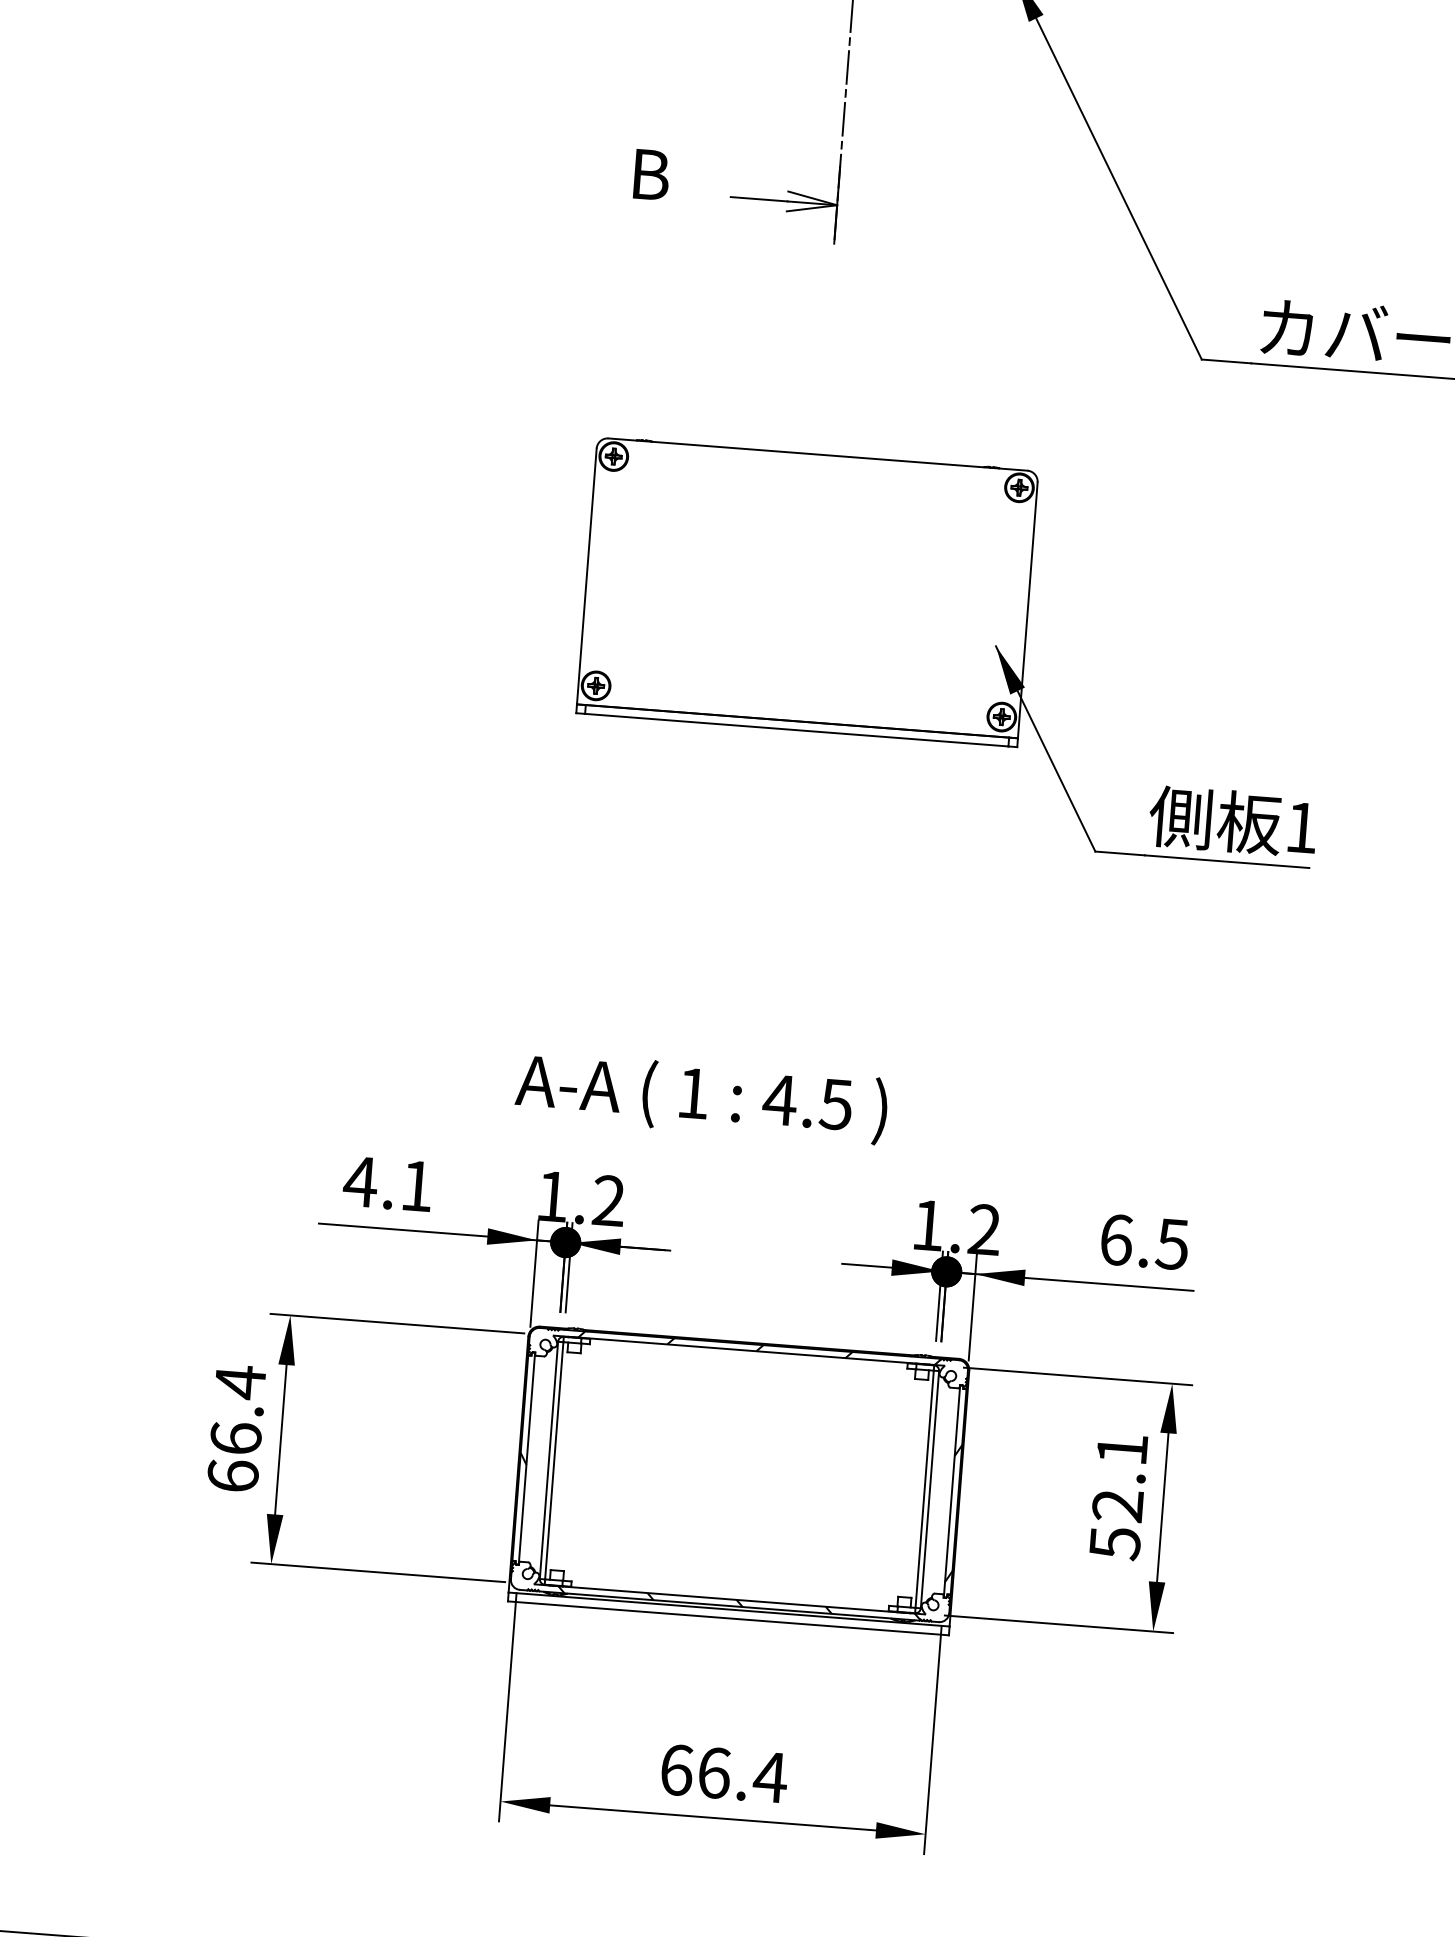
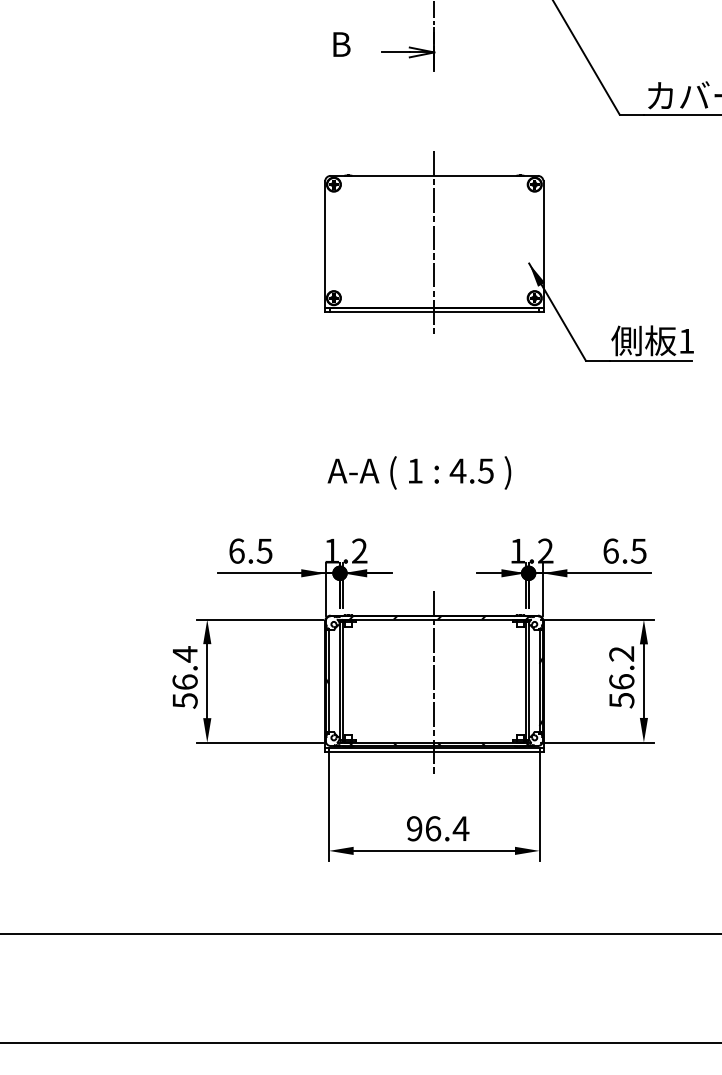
line: (807, 591) -> (434, 243), added
text: (701, 1097) -> (419, 472), moved
text: (388, 1182) -> (250, 550), 4.1 -> 6.5
text: (231, 1475) -> (184, 700), 66.4 -> 56.4
text: (1119, 1476) -> (621, 667), 52.1 -> 56.2
line: (739, 1479) -> (434, 683), added
text: (676, 1769) -> (414, 828), 66.4 -> 96.4

